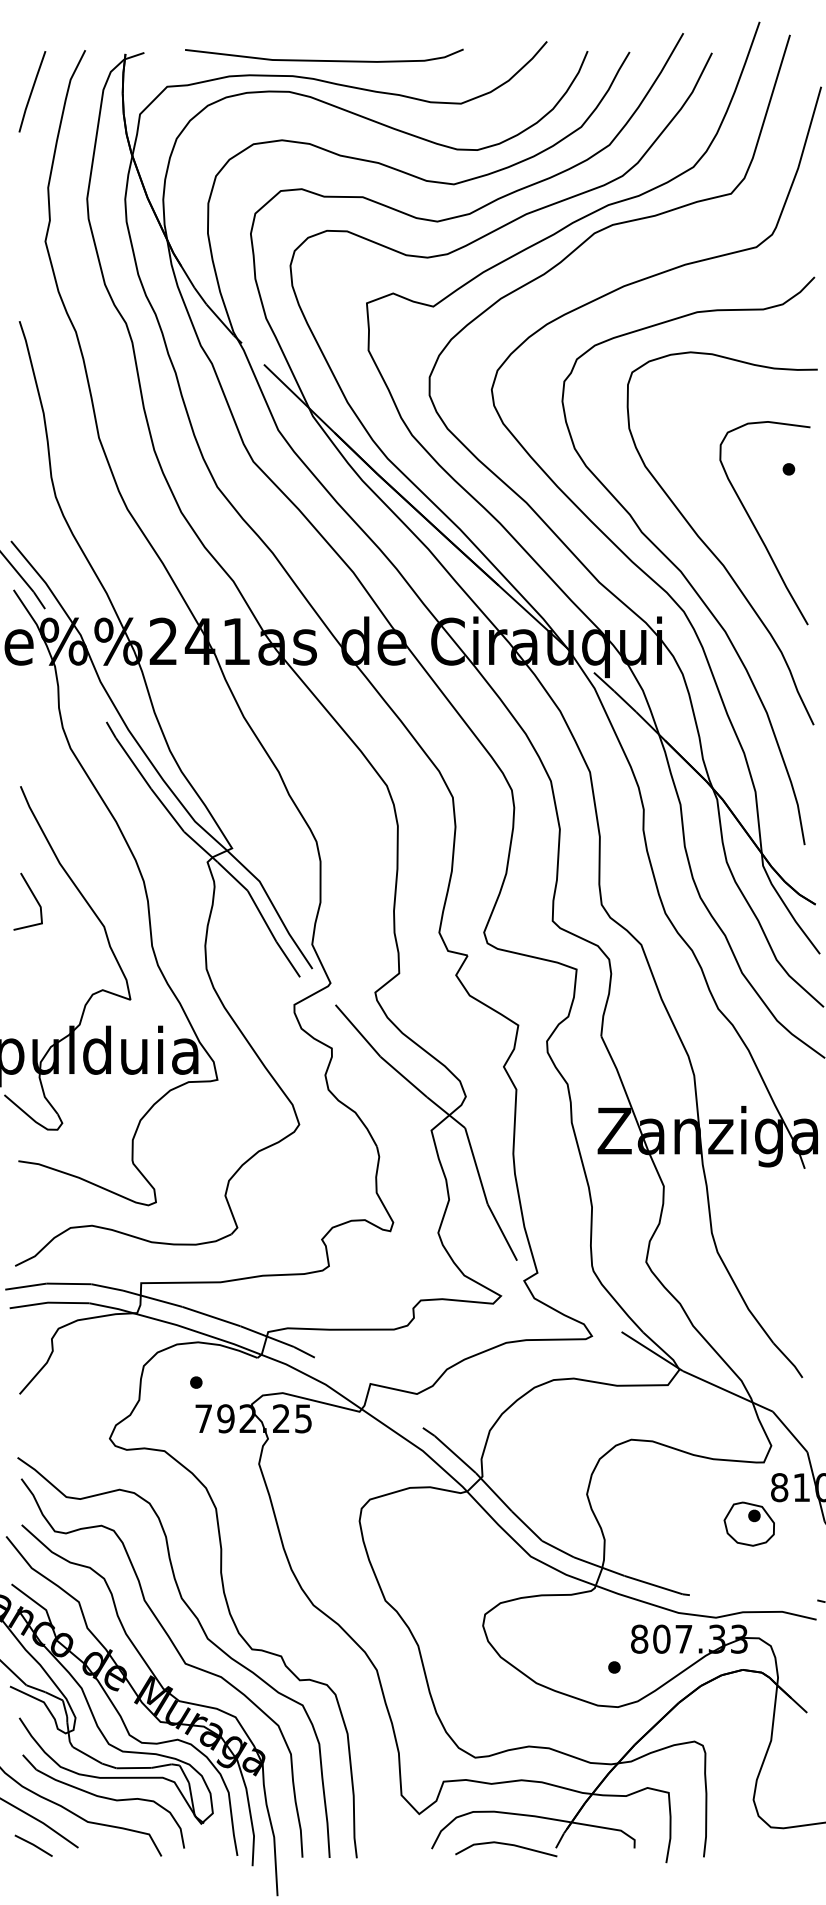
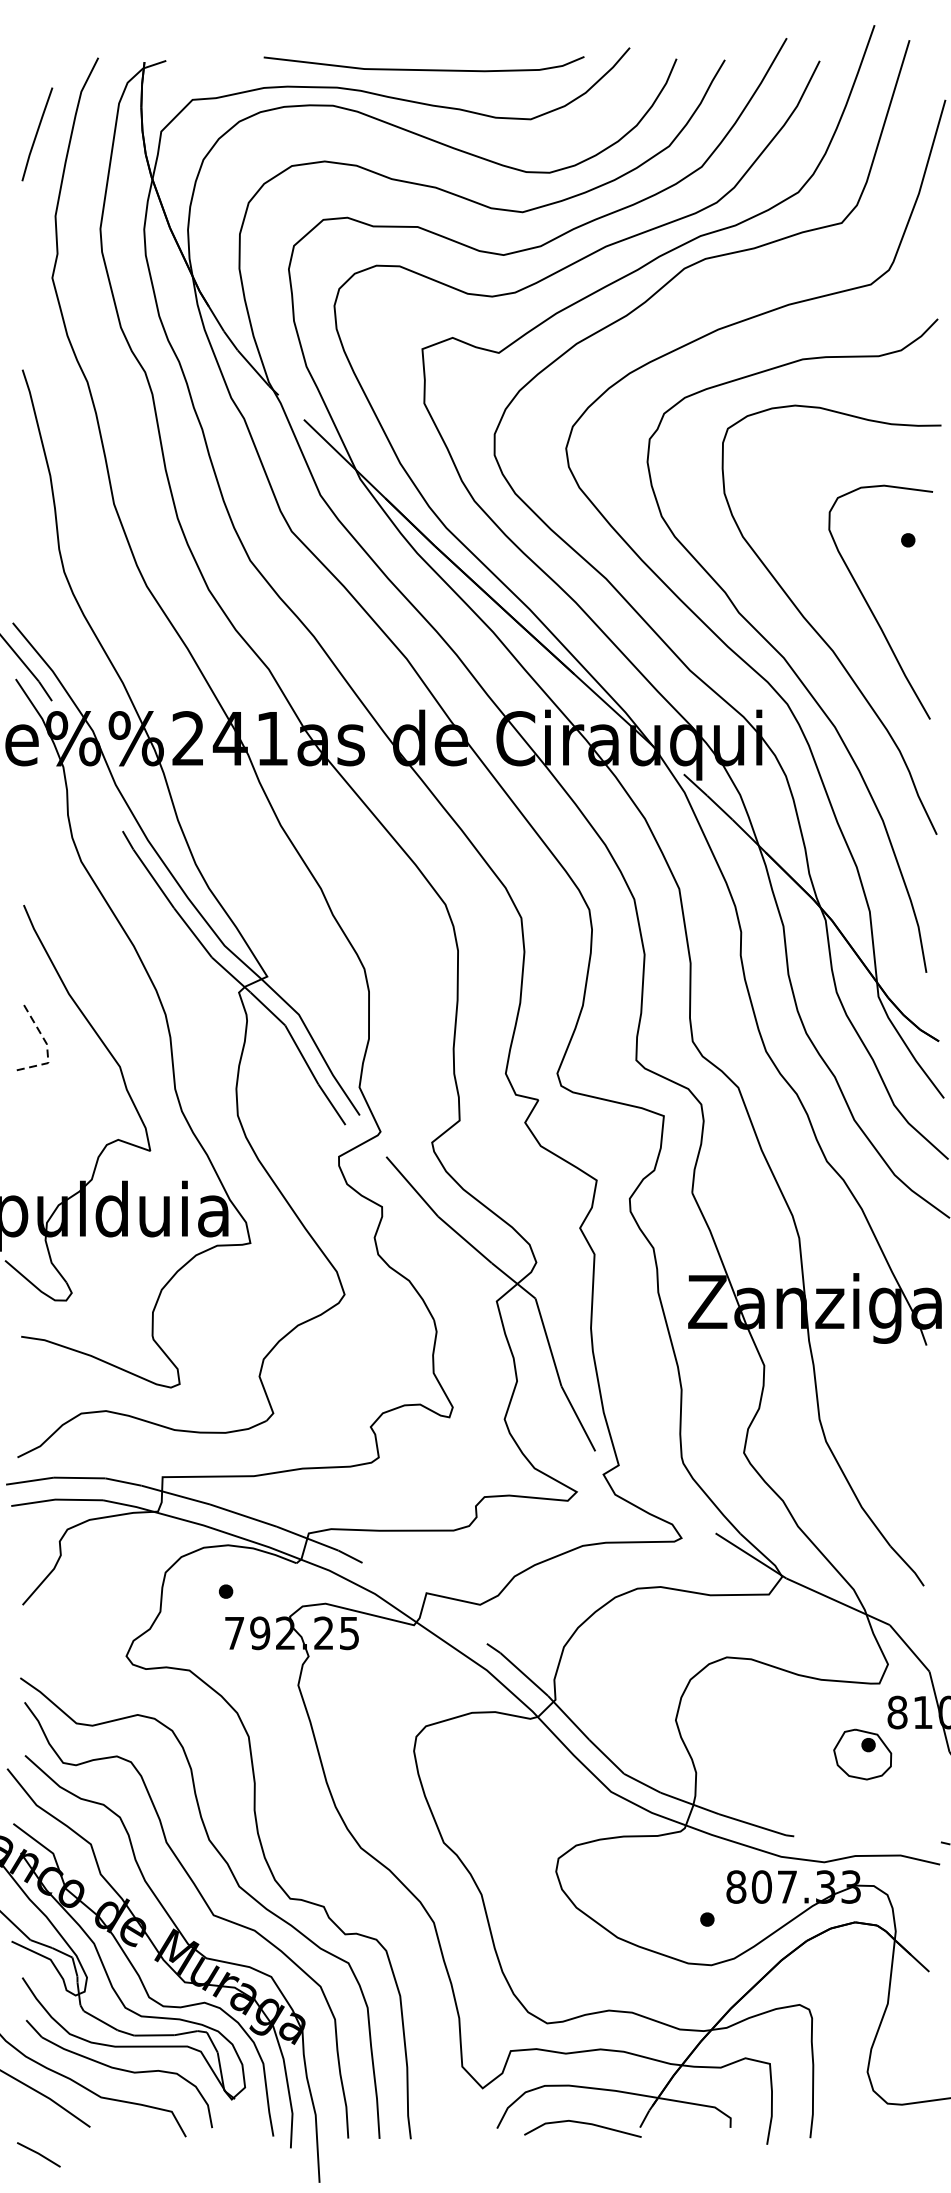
curve: (324, 60) -> (424, 69), moved
line: (32, 91) -> (37, 134), moved
line: (41, 910) -> (47, 1048), solid -> dashed
line: (33, 1845) -> (38, 2154), moved

